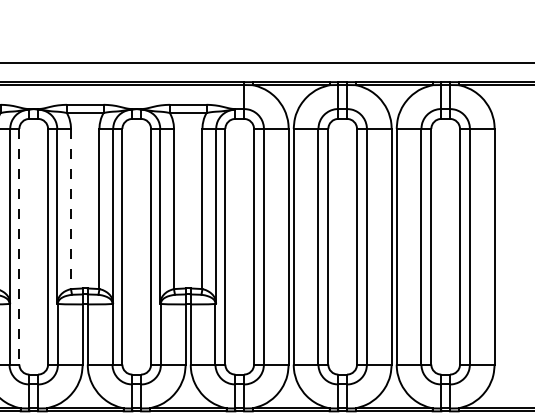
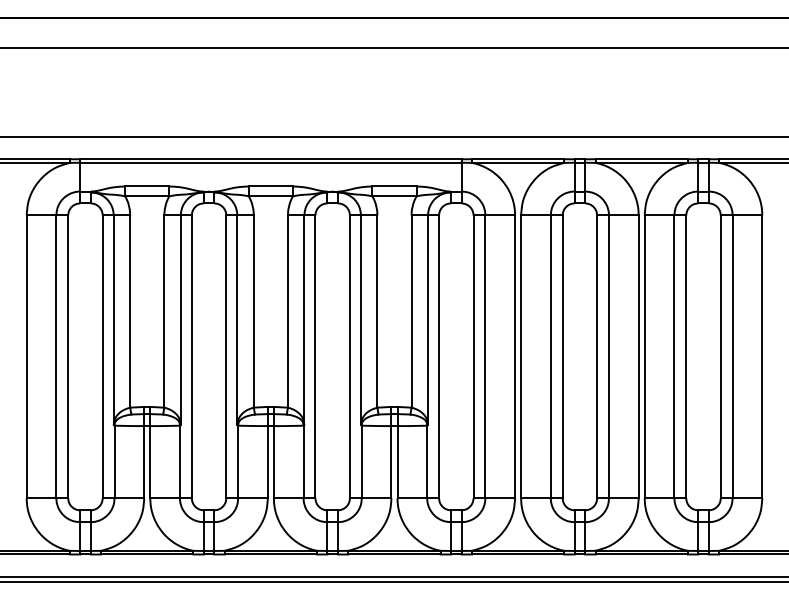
line: (70, 209) -> (253, 312), dashed -> solid
line: (19, 247) -> (191, 357), dashed -> solid

